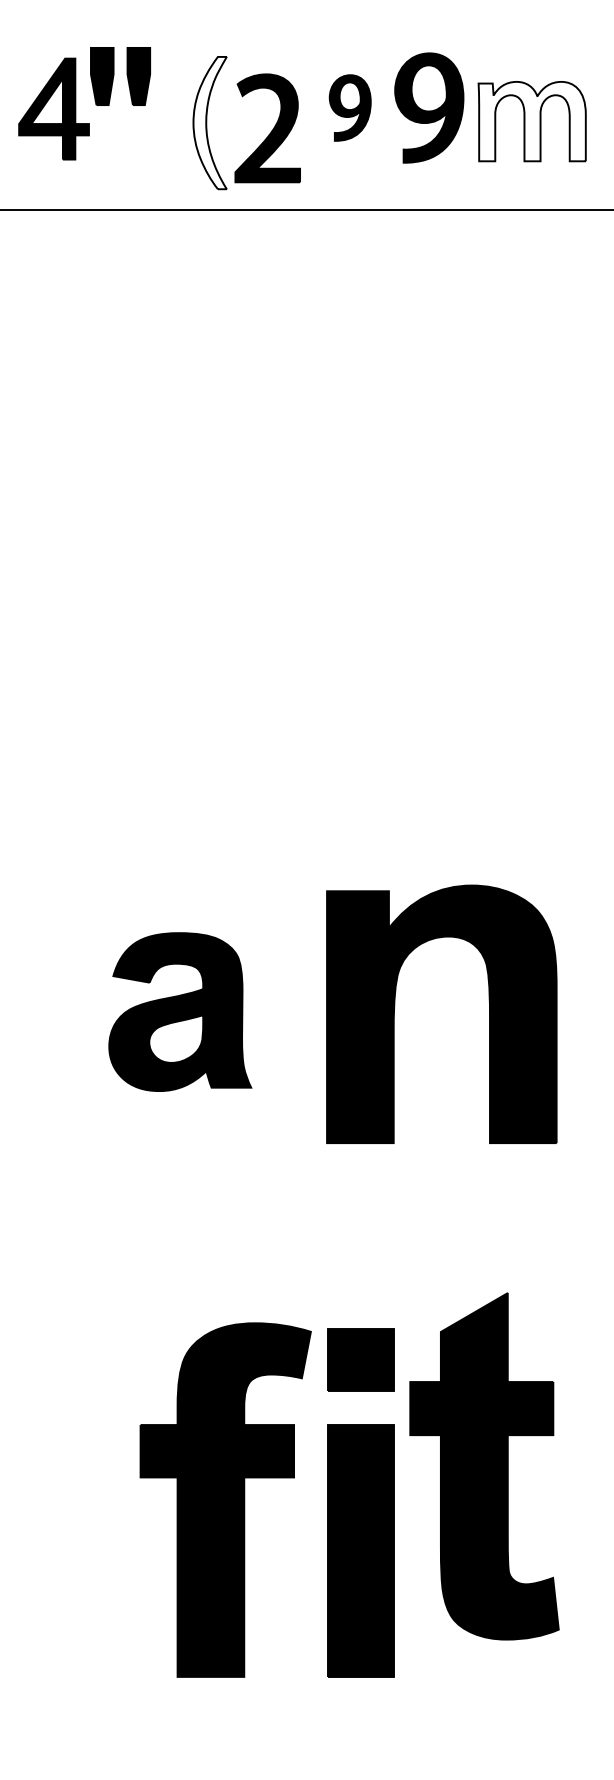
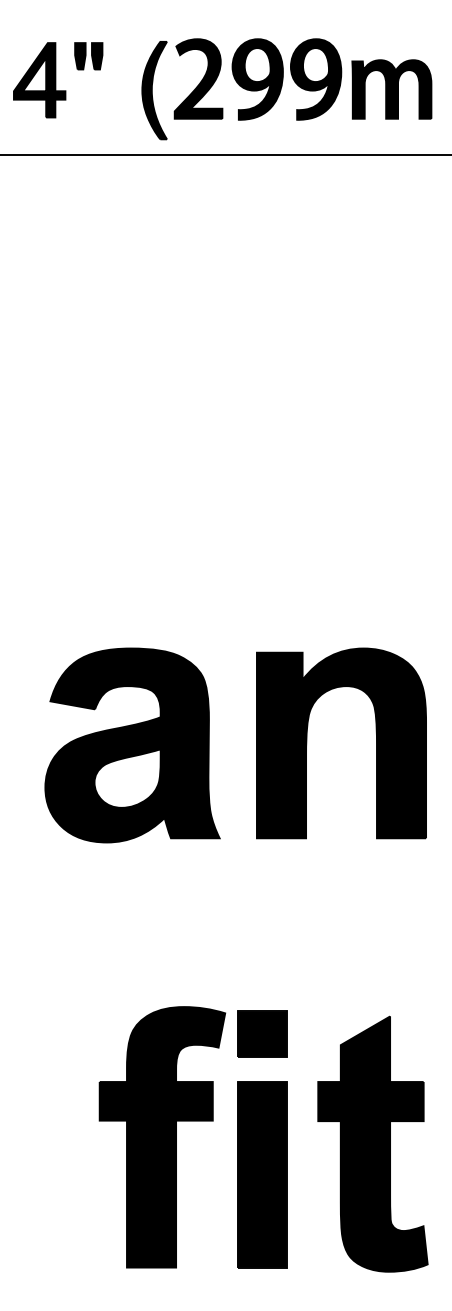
part: (120, 76) -> (88, 56), size x0.62
part: (350, 107) -> (258, 79), size x1.67
fill: (531, 121) -> (391, 89), added
fill: (209, 122) -> (154, 90), added
part: (267, 128) -> (198, 79), moved
part: (395, 1007) -> (307, 738), moved
part: (180, 1011) -> (132, 744), size x1.67
part: (484, 1466) -> (372, 1144), moved
part: (266, 1478) -> (192, 1121), moved

